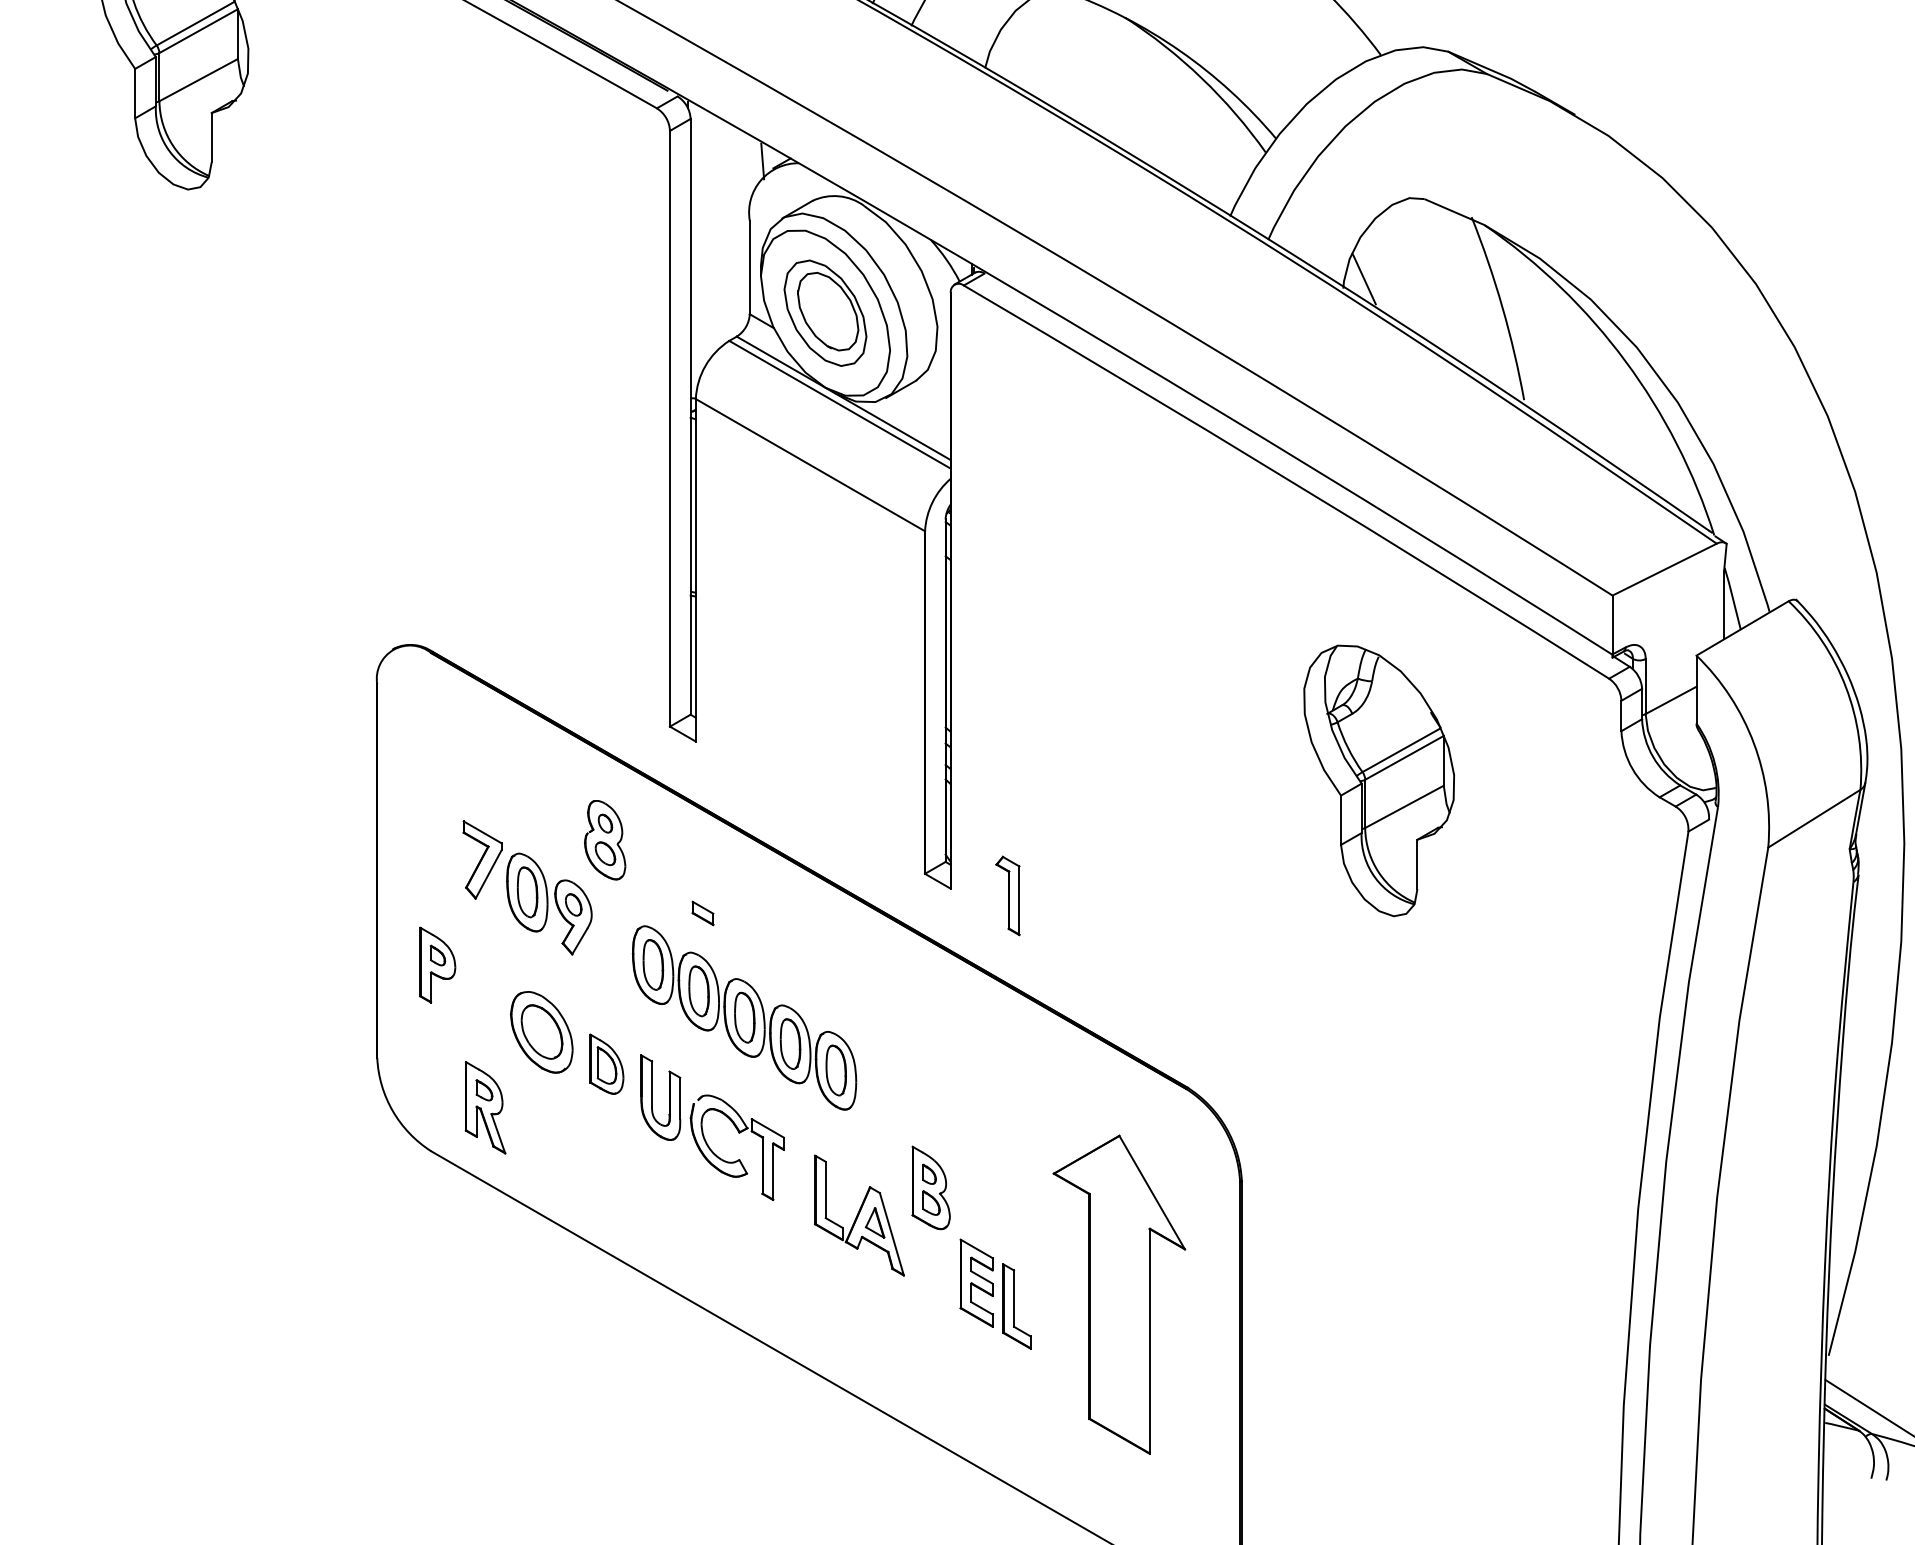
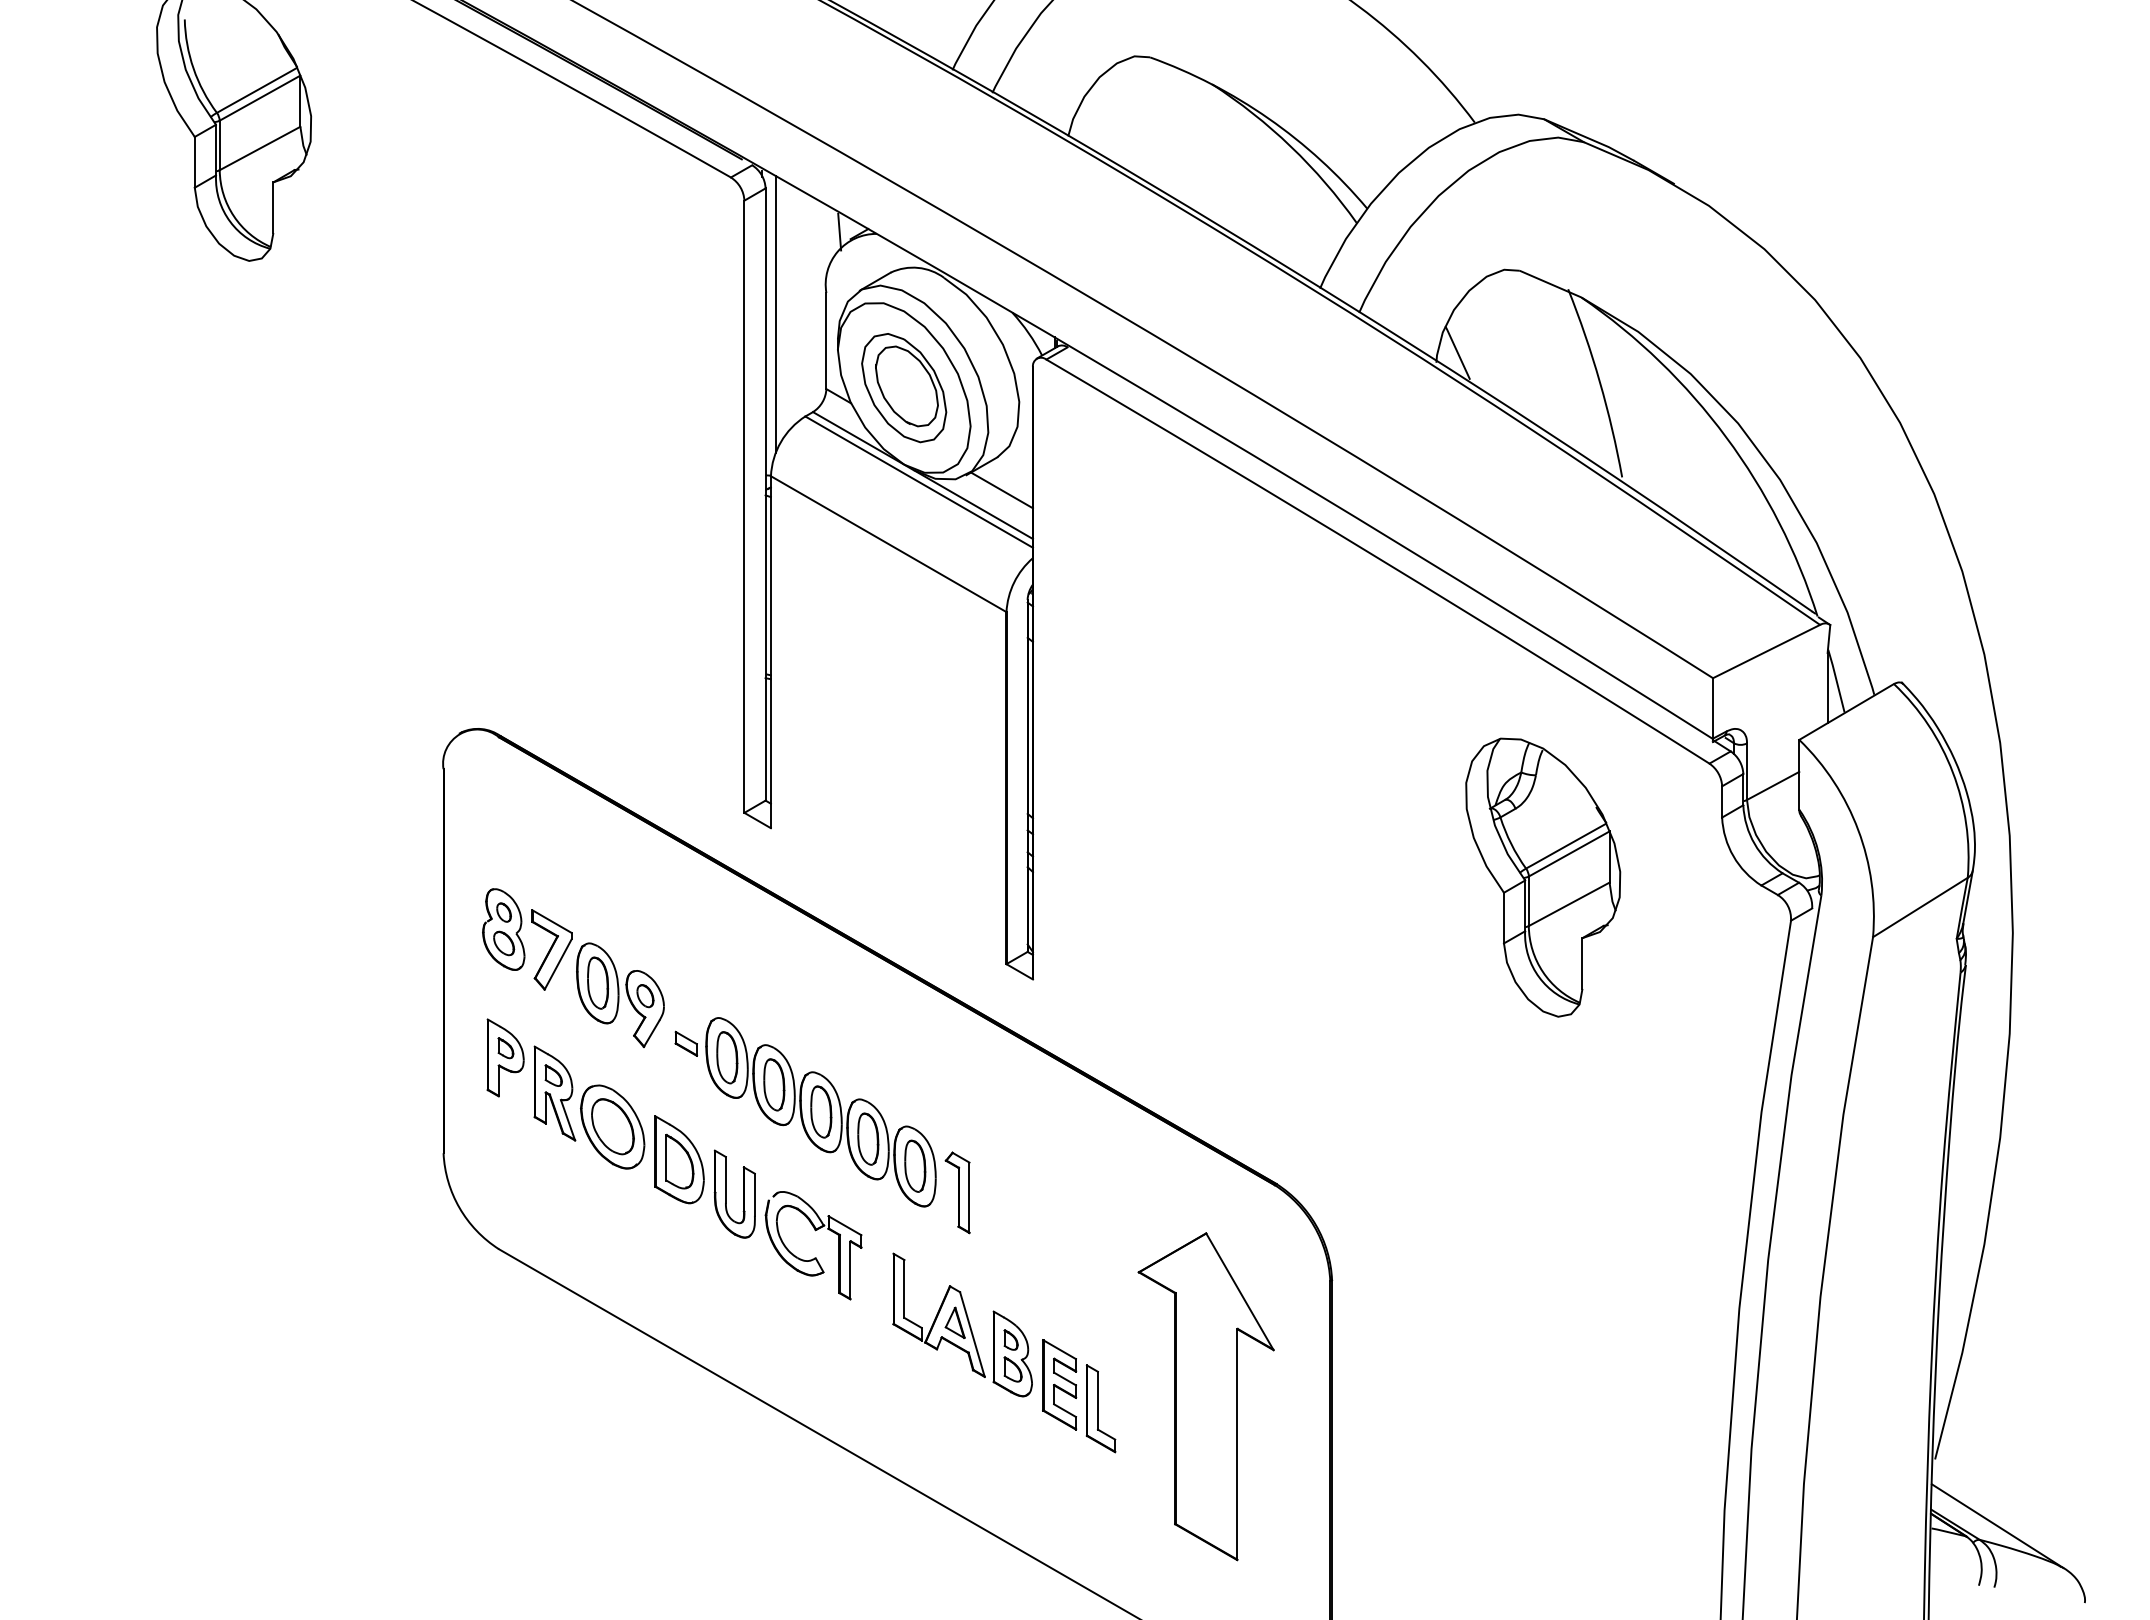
line: (700, 241) -> (775, 314), added
line: (920, 412) -> (1001, 490), added
part: (1379, 780) -> (1543, 877), moved
part: (604, 840) -> (503, 929), moved
part: (1007, 895) -> (957, 1192), moved
part: (702, 913) -> (685, 1043), moved
part: (606, 1063) -> (679, 1159), size x1.43
part: (485, 1107) -> (554, 1093), moved
part: (930, 1187) -> (1012, 1353), moved

